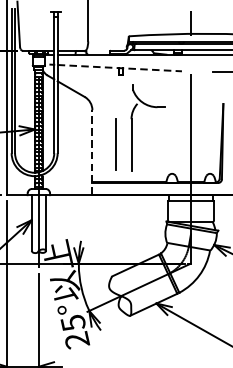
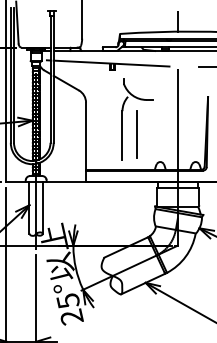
line: (119, 68) -> (111, 63), dashed -> solid
line: (115, 144) -> (136, 134), moved
line: (92, 151) -> (86, 141), dashed -> solid

